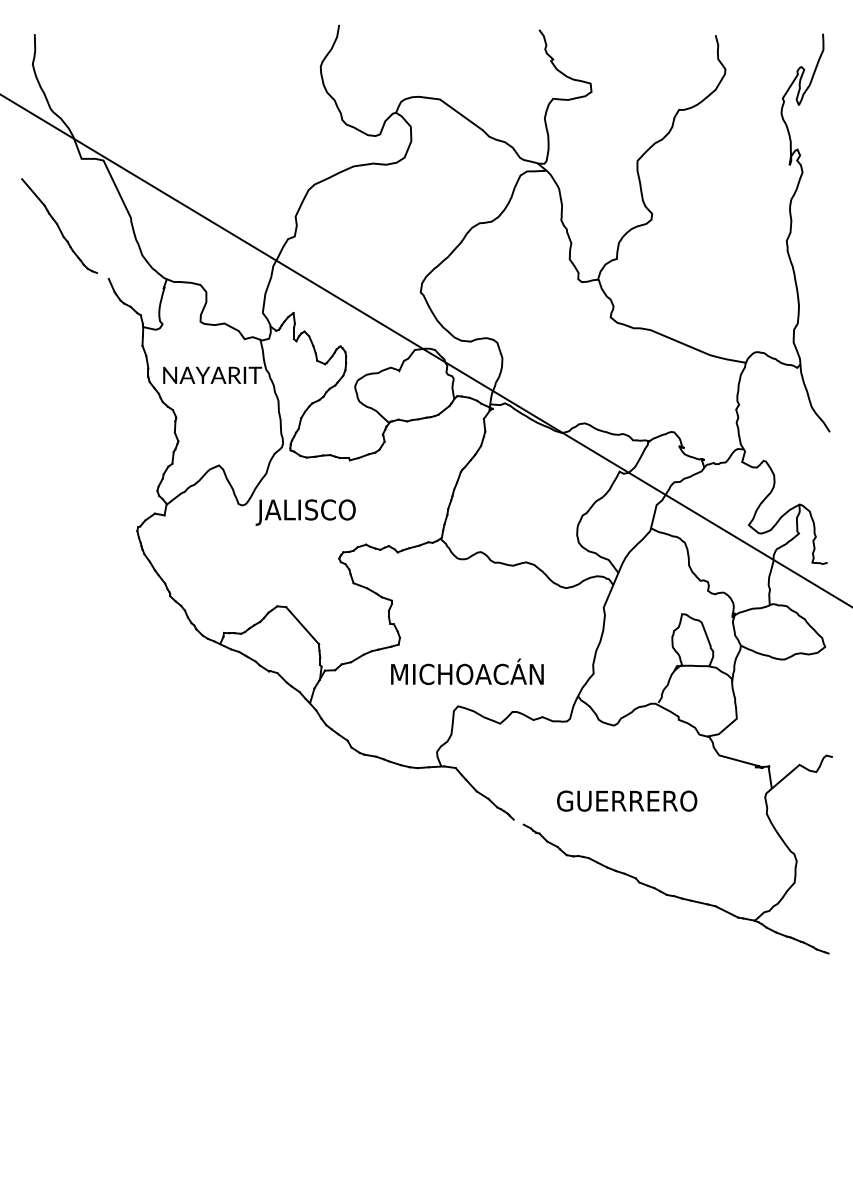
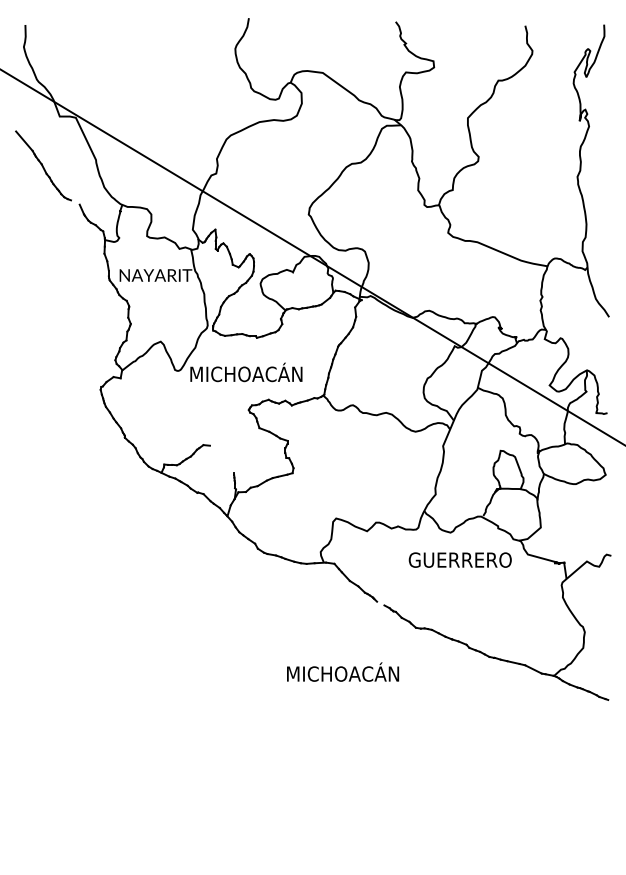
text: (333, 508) -> (244, 373), JALISCO -> MICHOACÁN
line: (301, 625) -> (221, 459), removed
text: (468, 670) -> (343, 671), moved
text: (626, 800) -> (459, 559), moved

